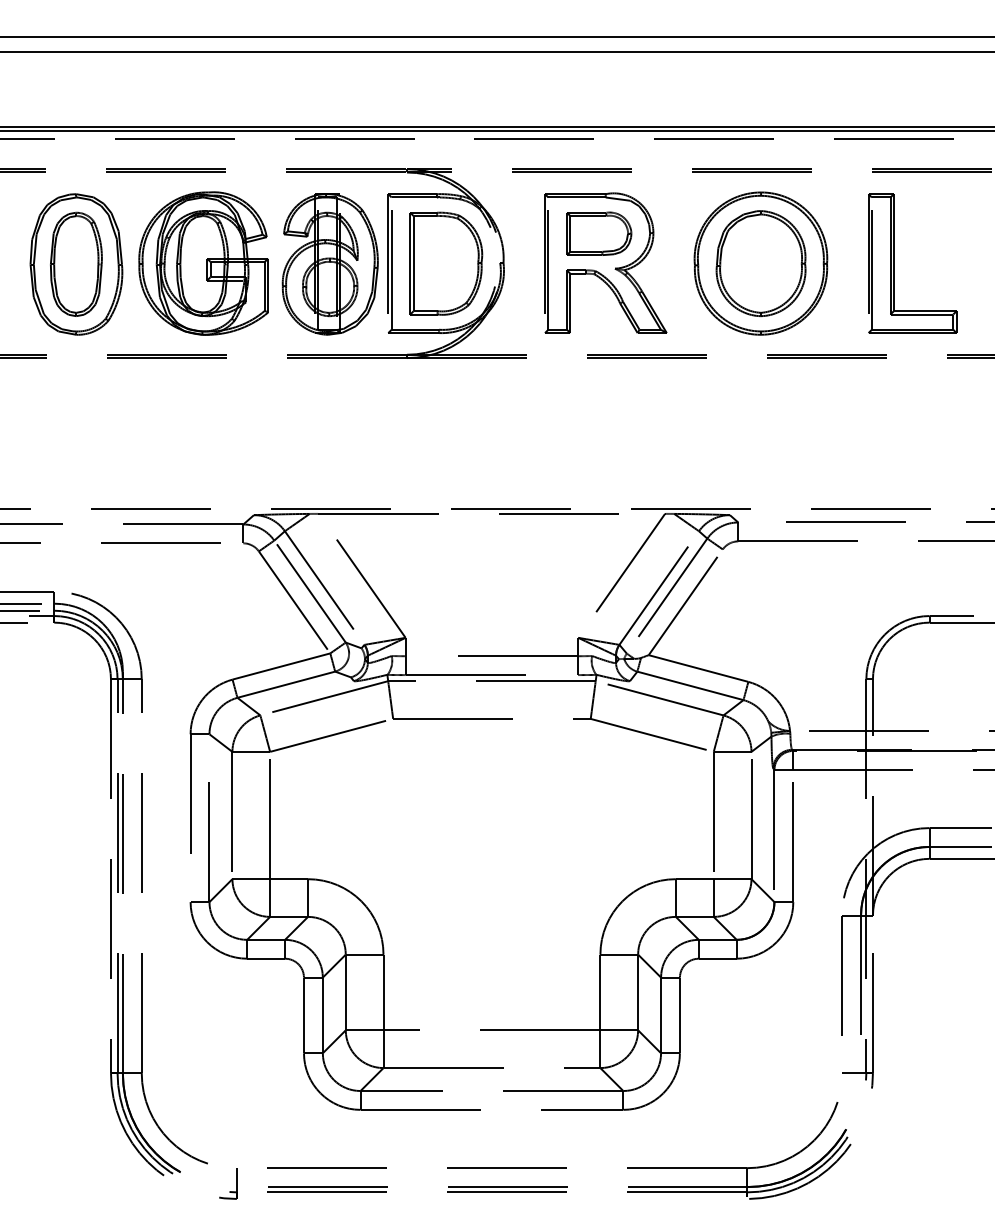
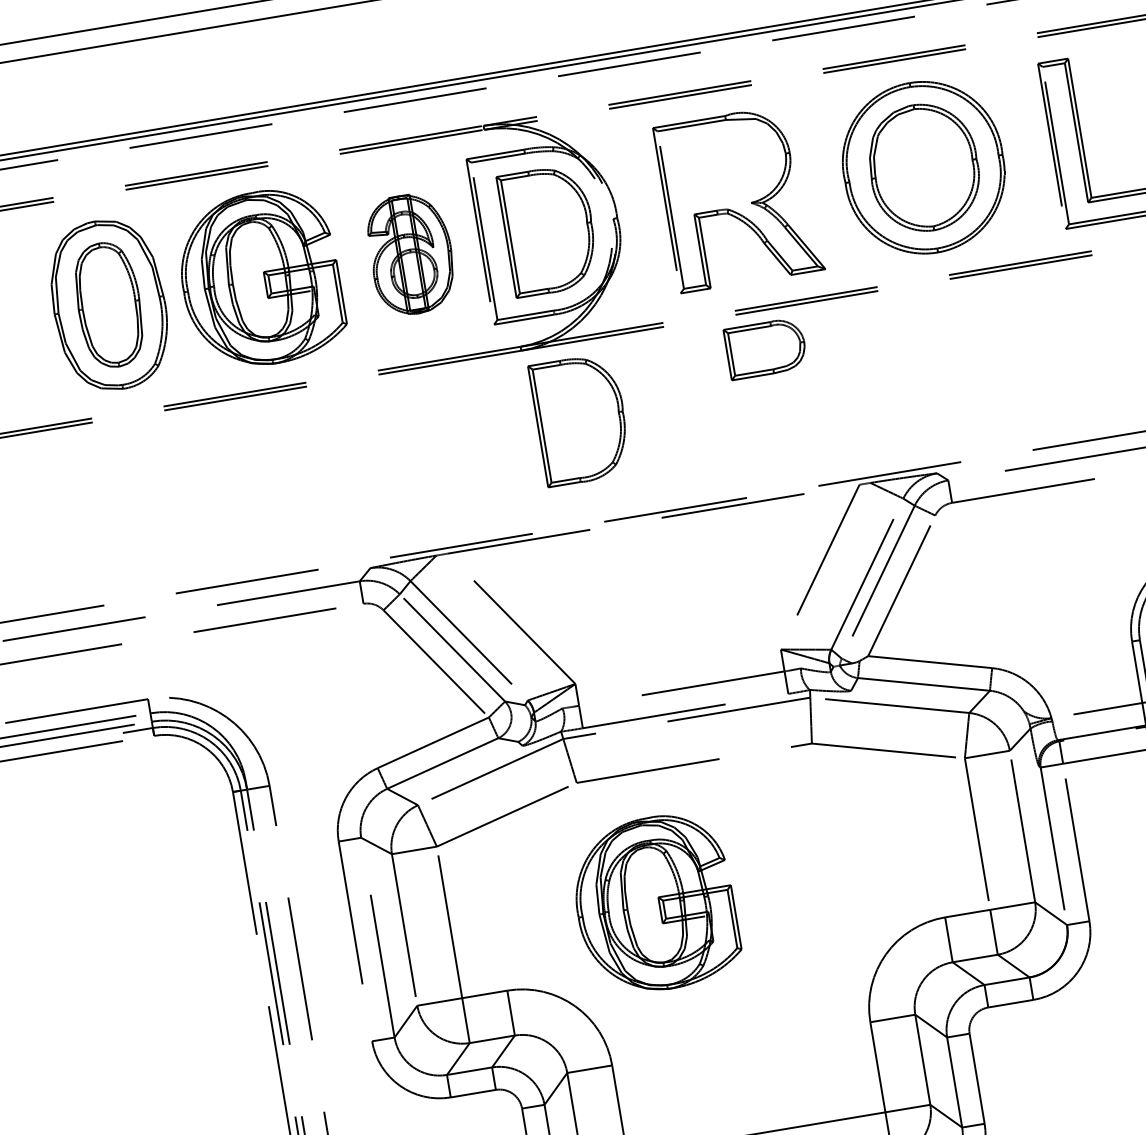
part: (599, 233) -> (766, 348), moved
part: (329, 264) -> (410, 254), size x0.7
part: (446, 422) -> (581, 419), added
part: (440, 828) -> (654, 903), added

